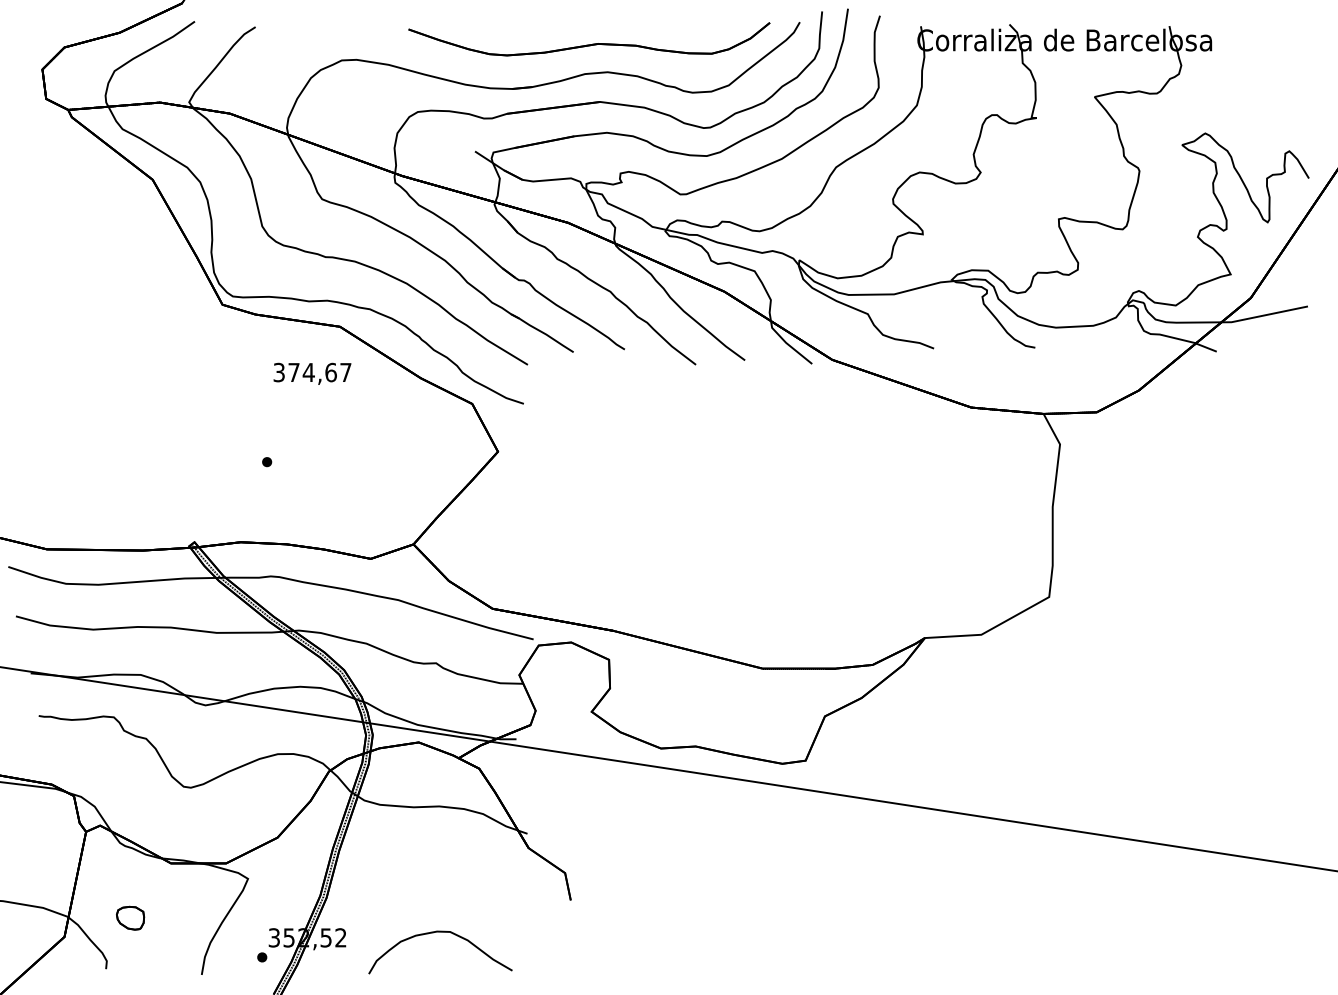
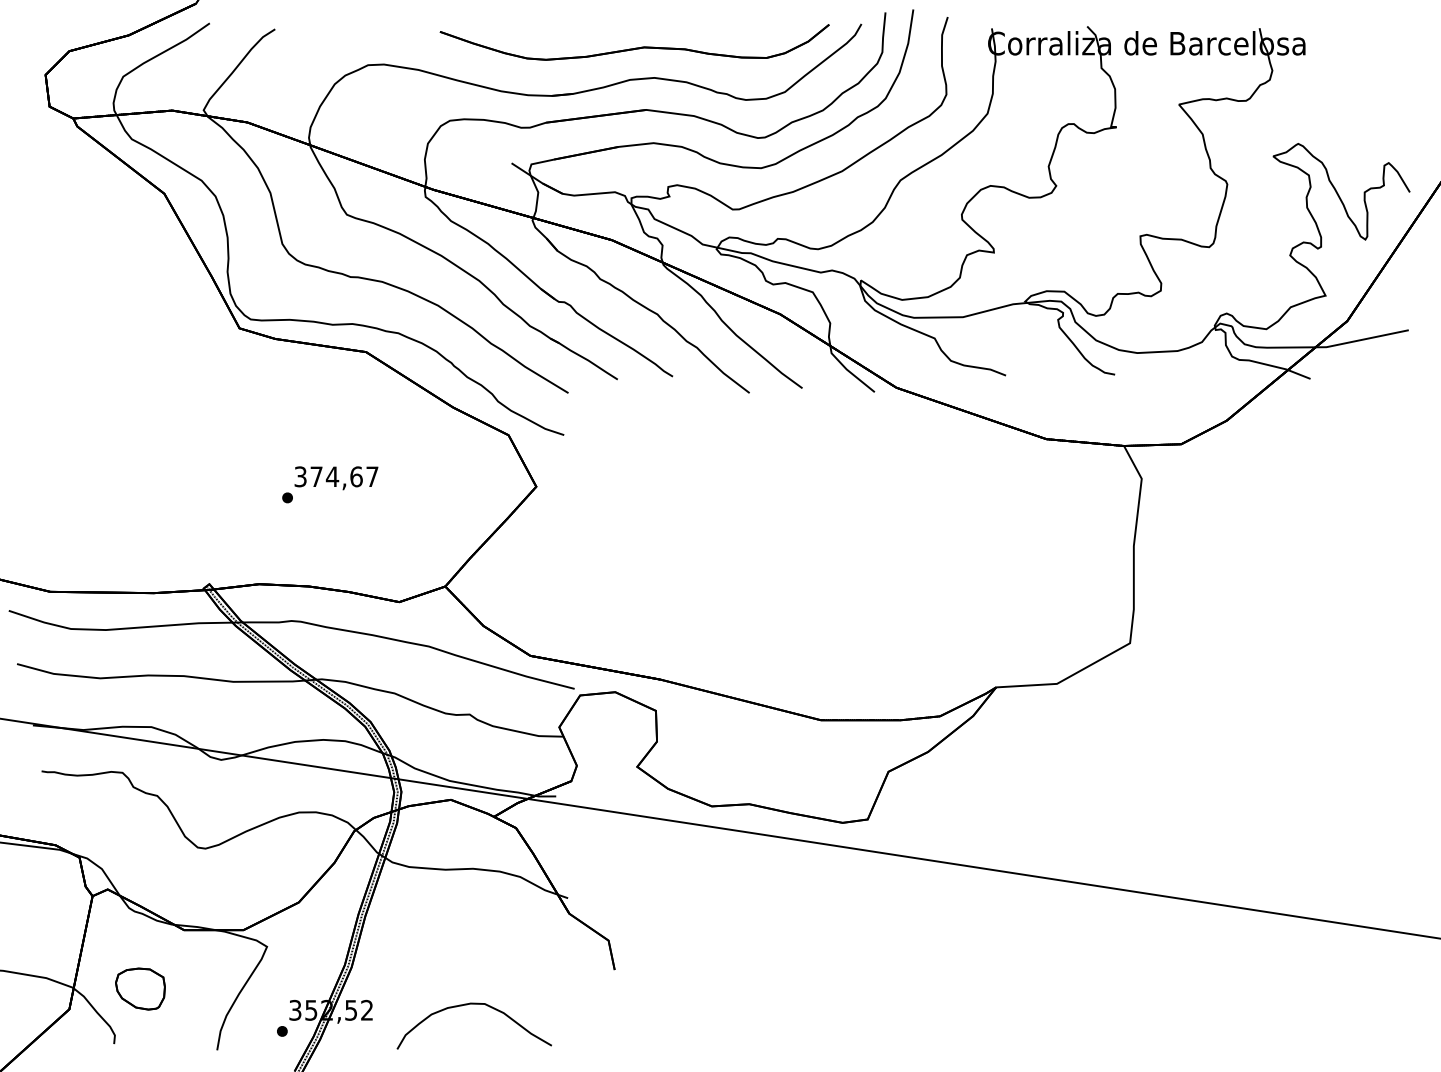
text: (312, 373) -> (336, 477), moved
part: (130, 918) -> (140, 989), size x1.67

